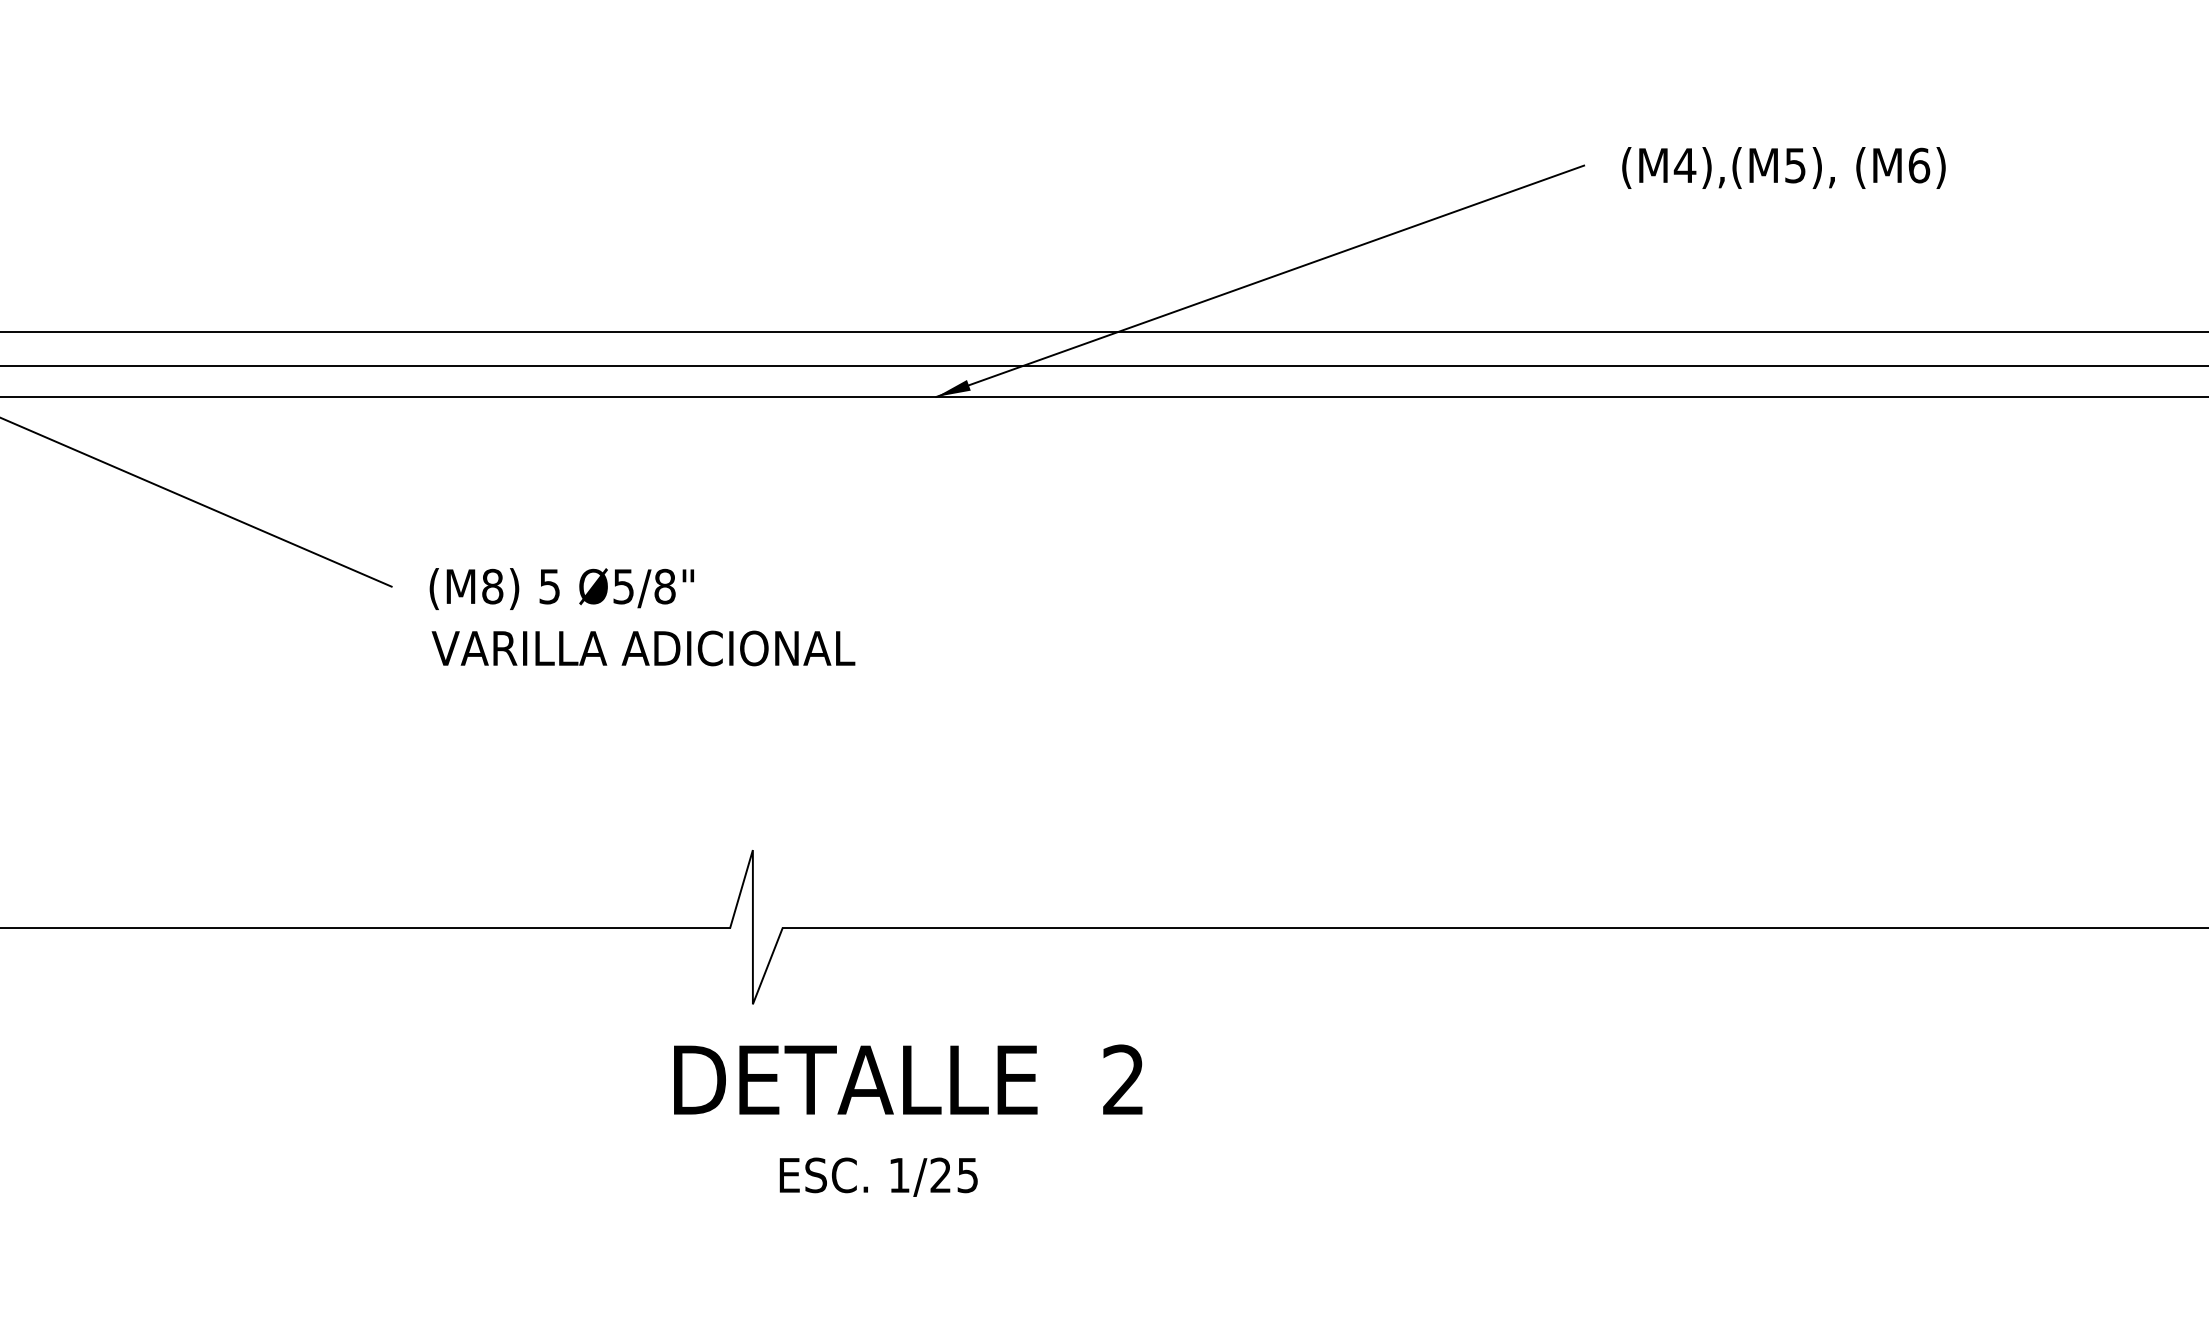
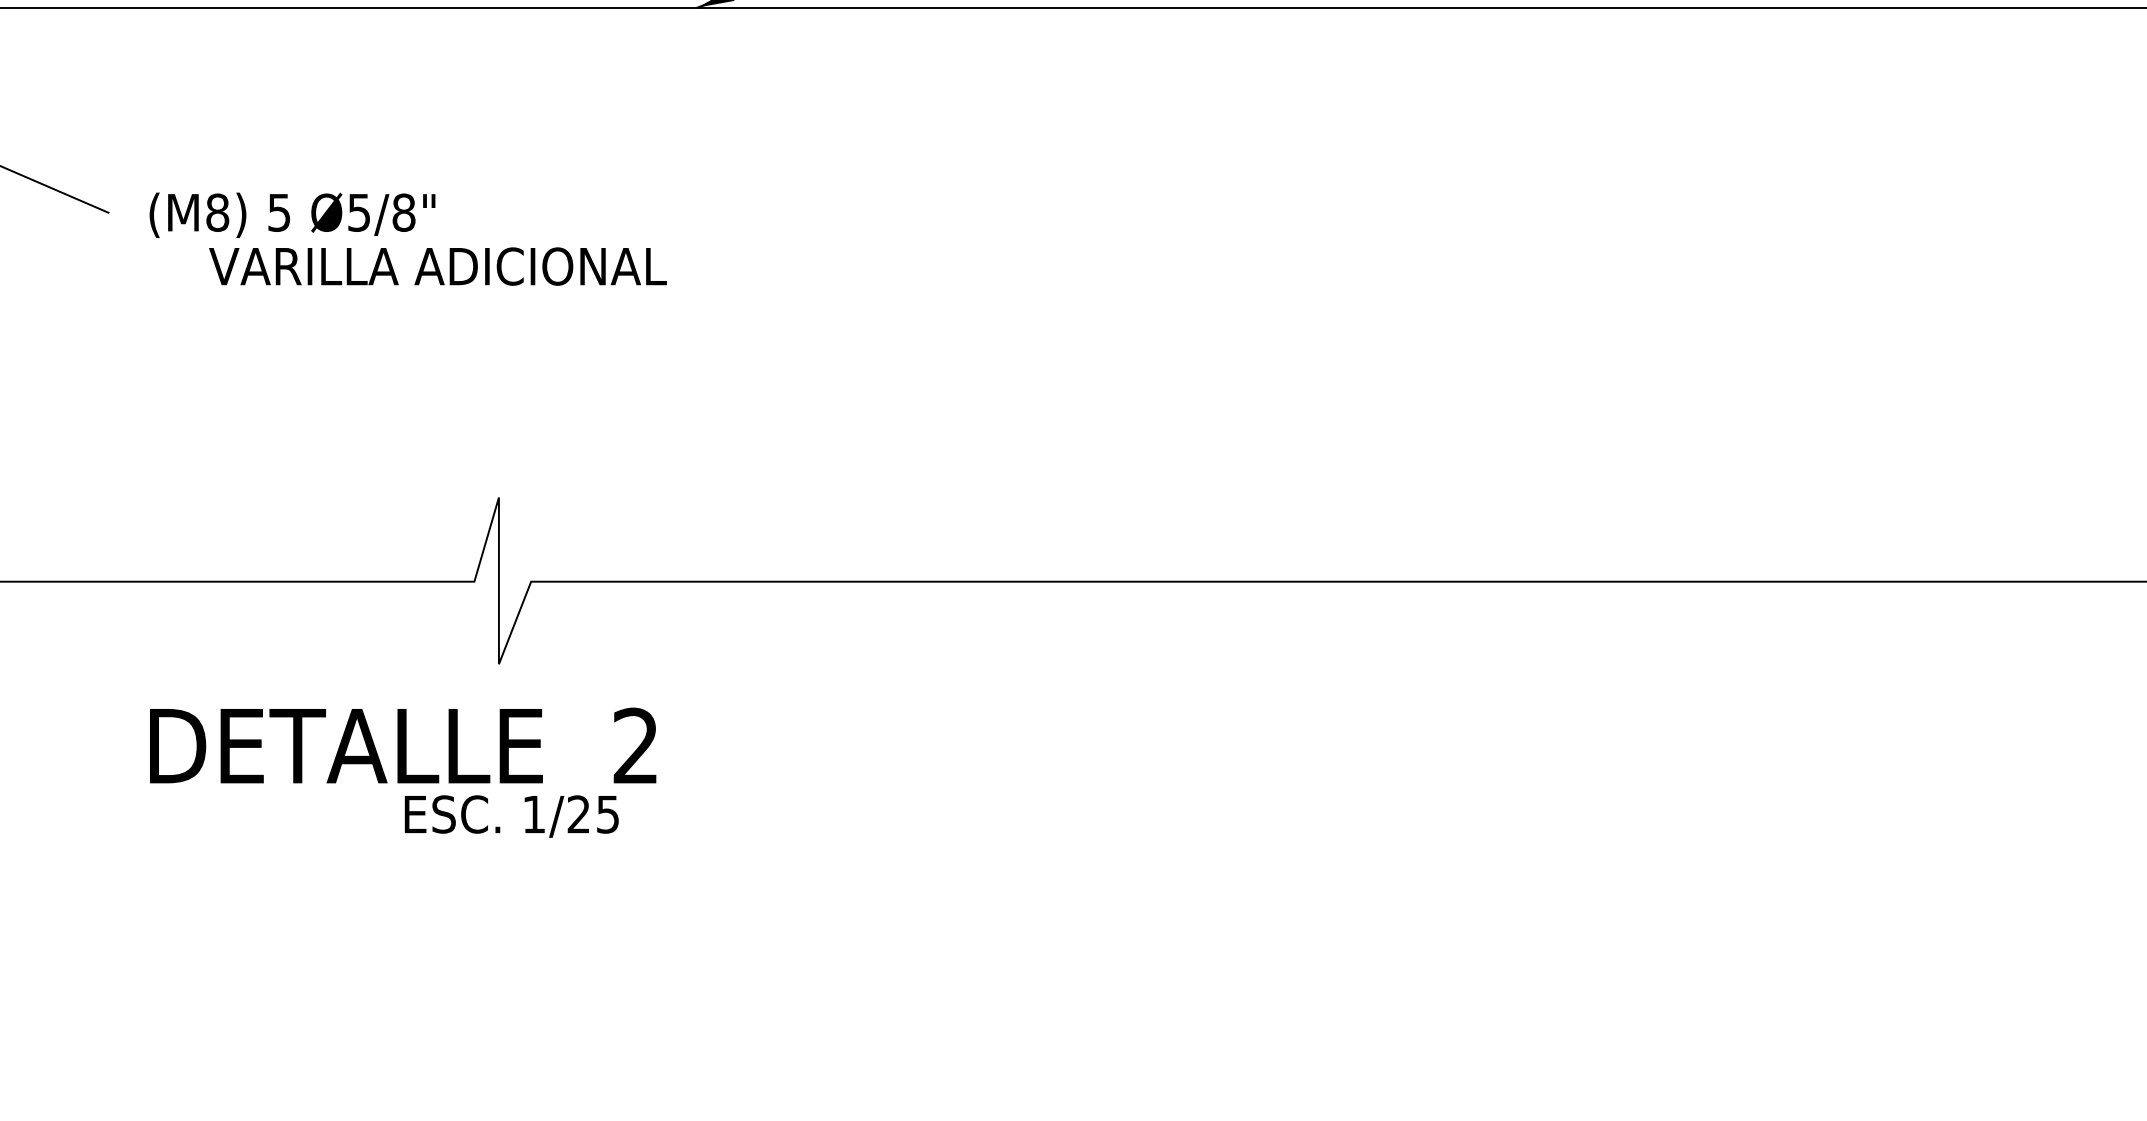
text: (643, 648) -> (437, 266), moved
text: (908, 1079) -> (403, 745), moved
text: (878, 1176) -> (511, 815), moved

